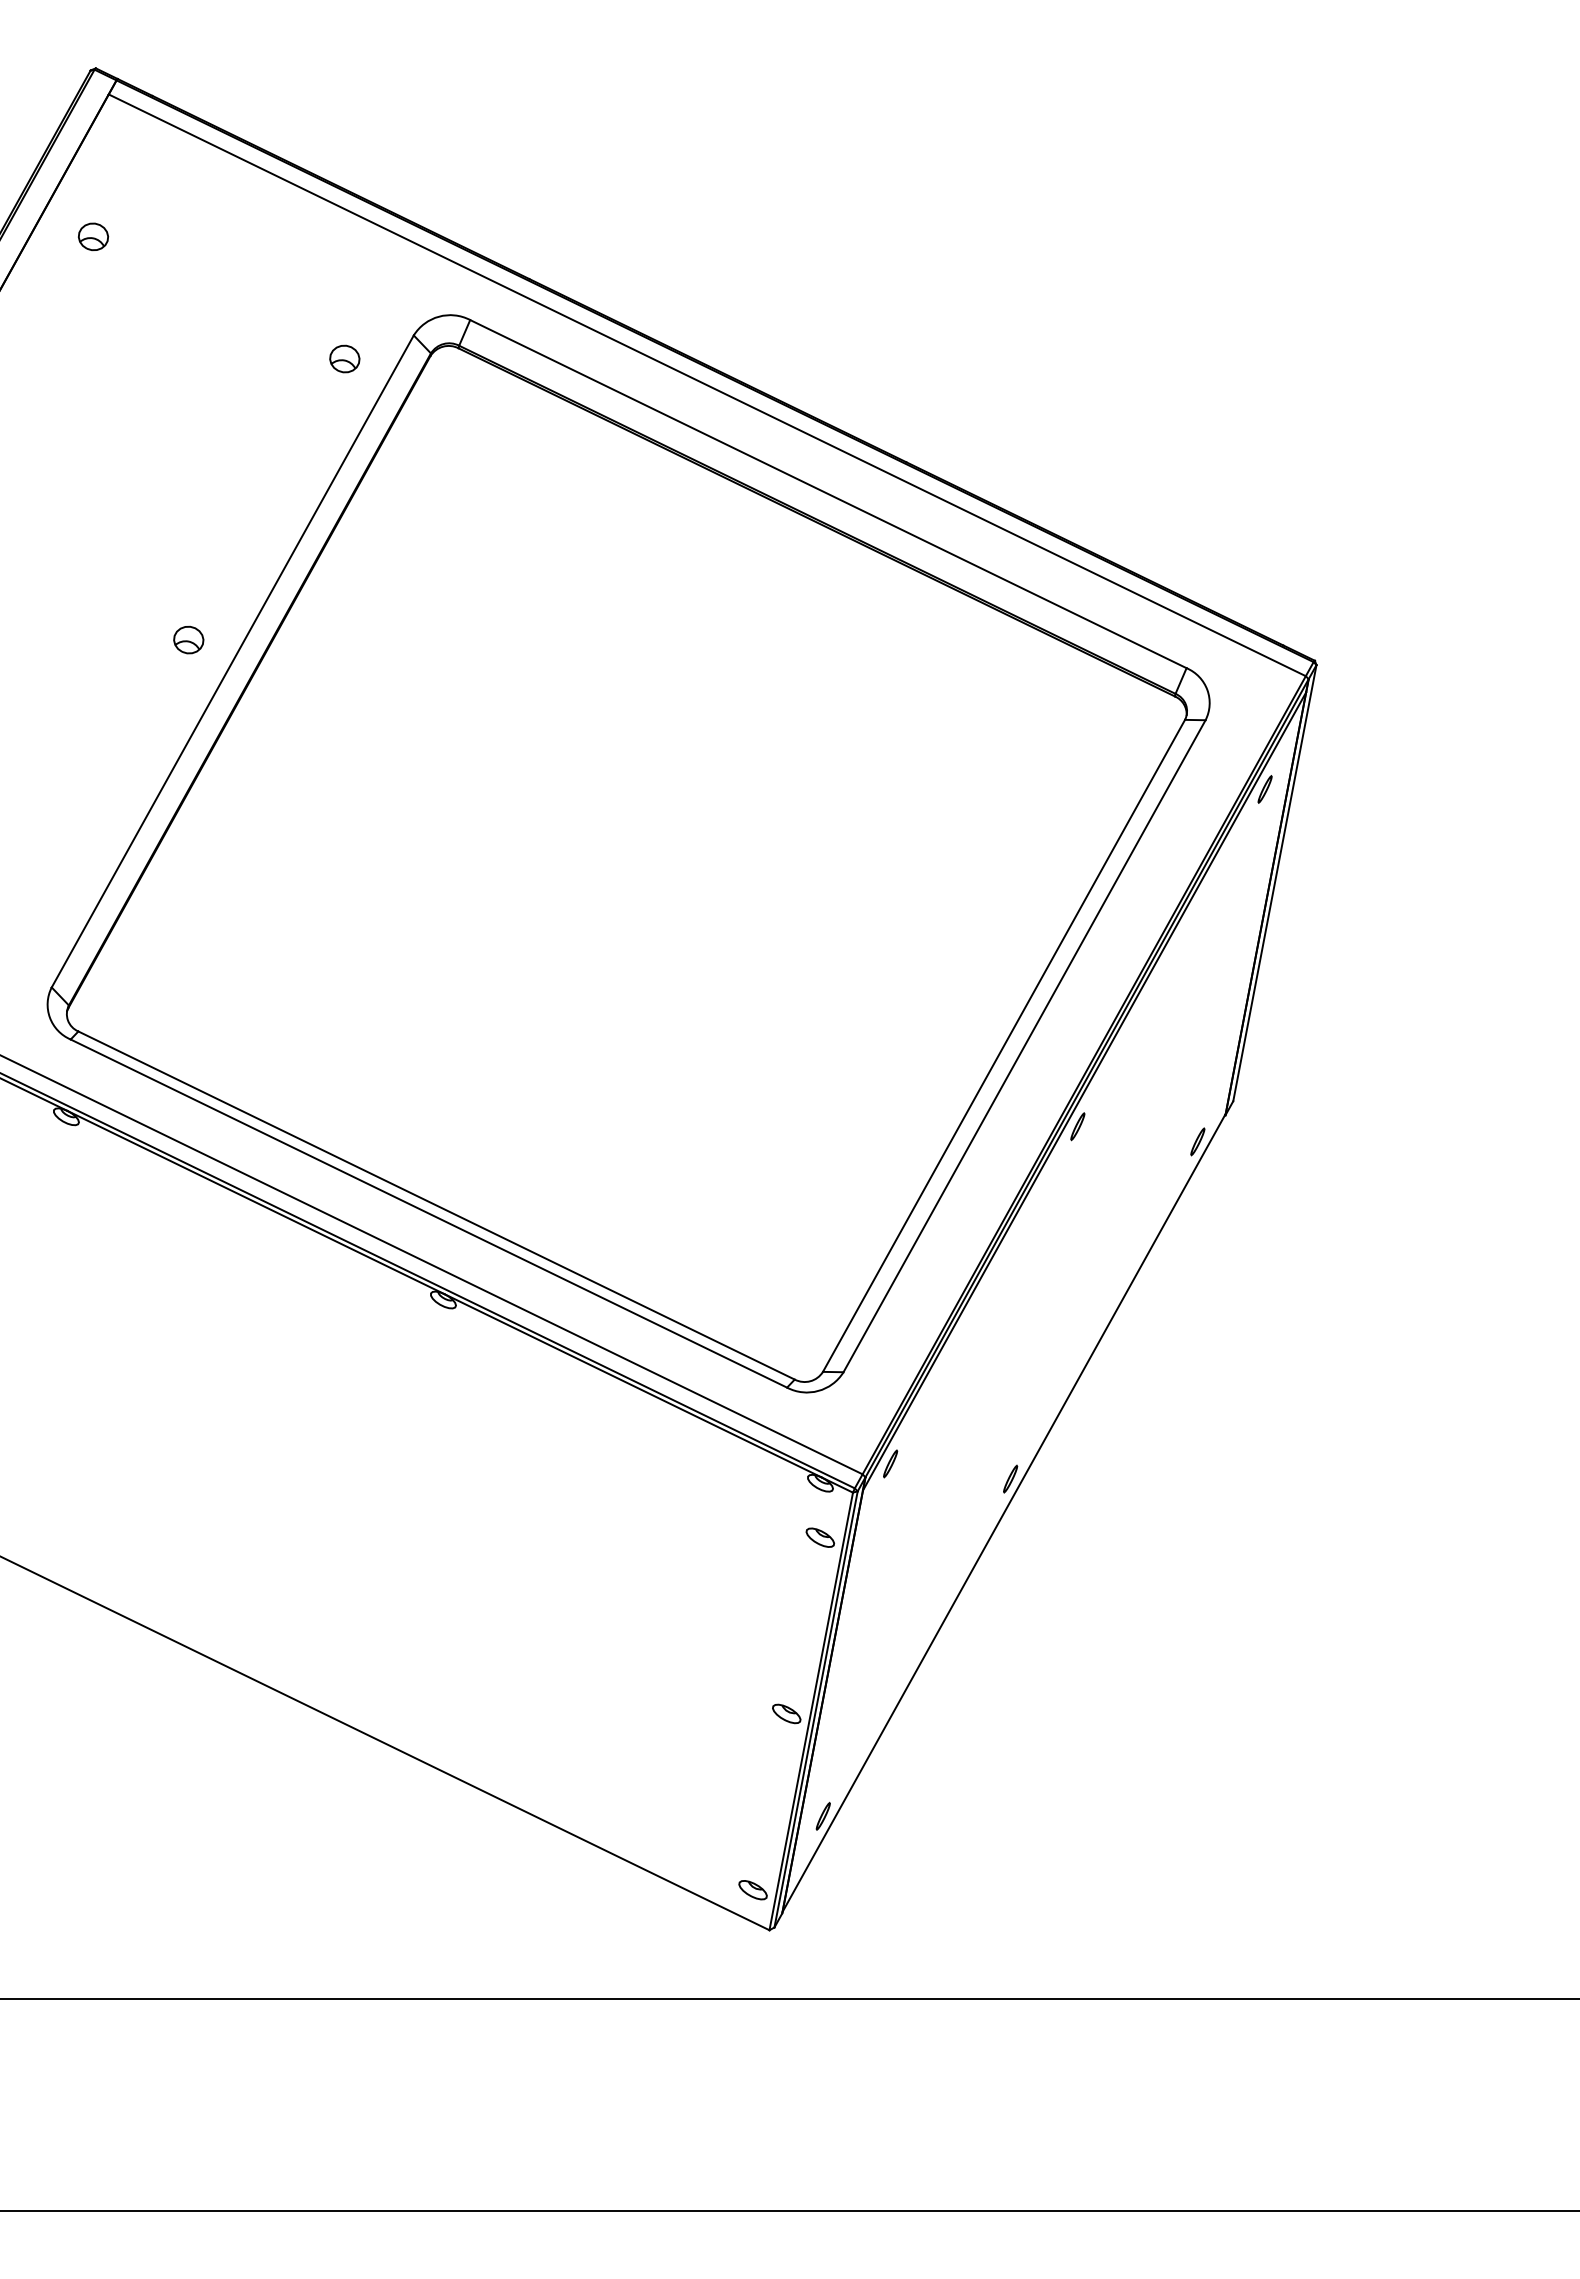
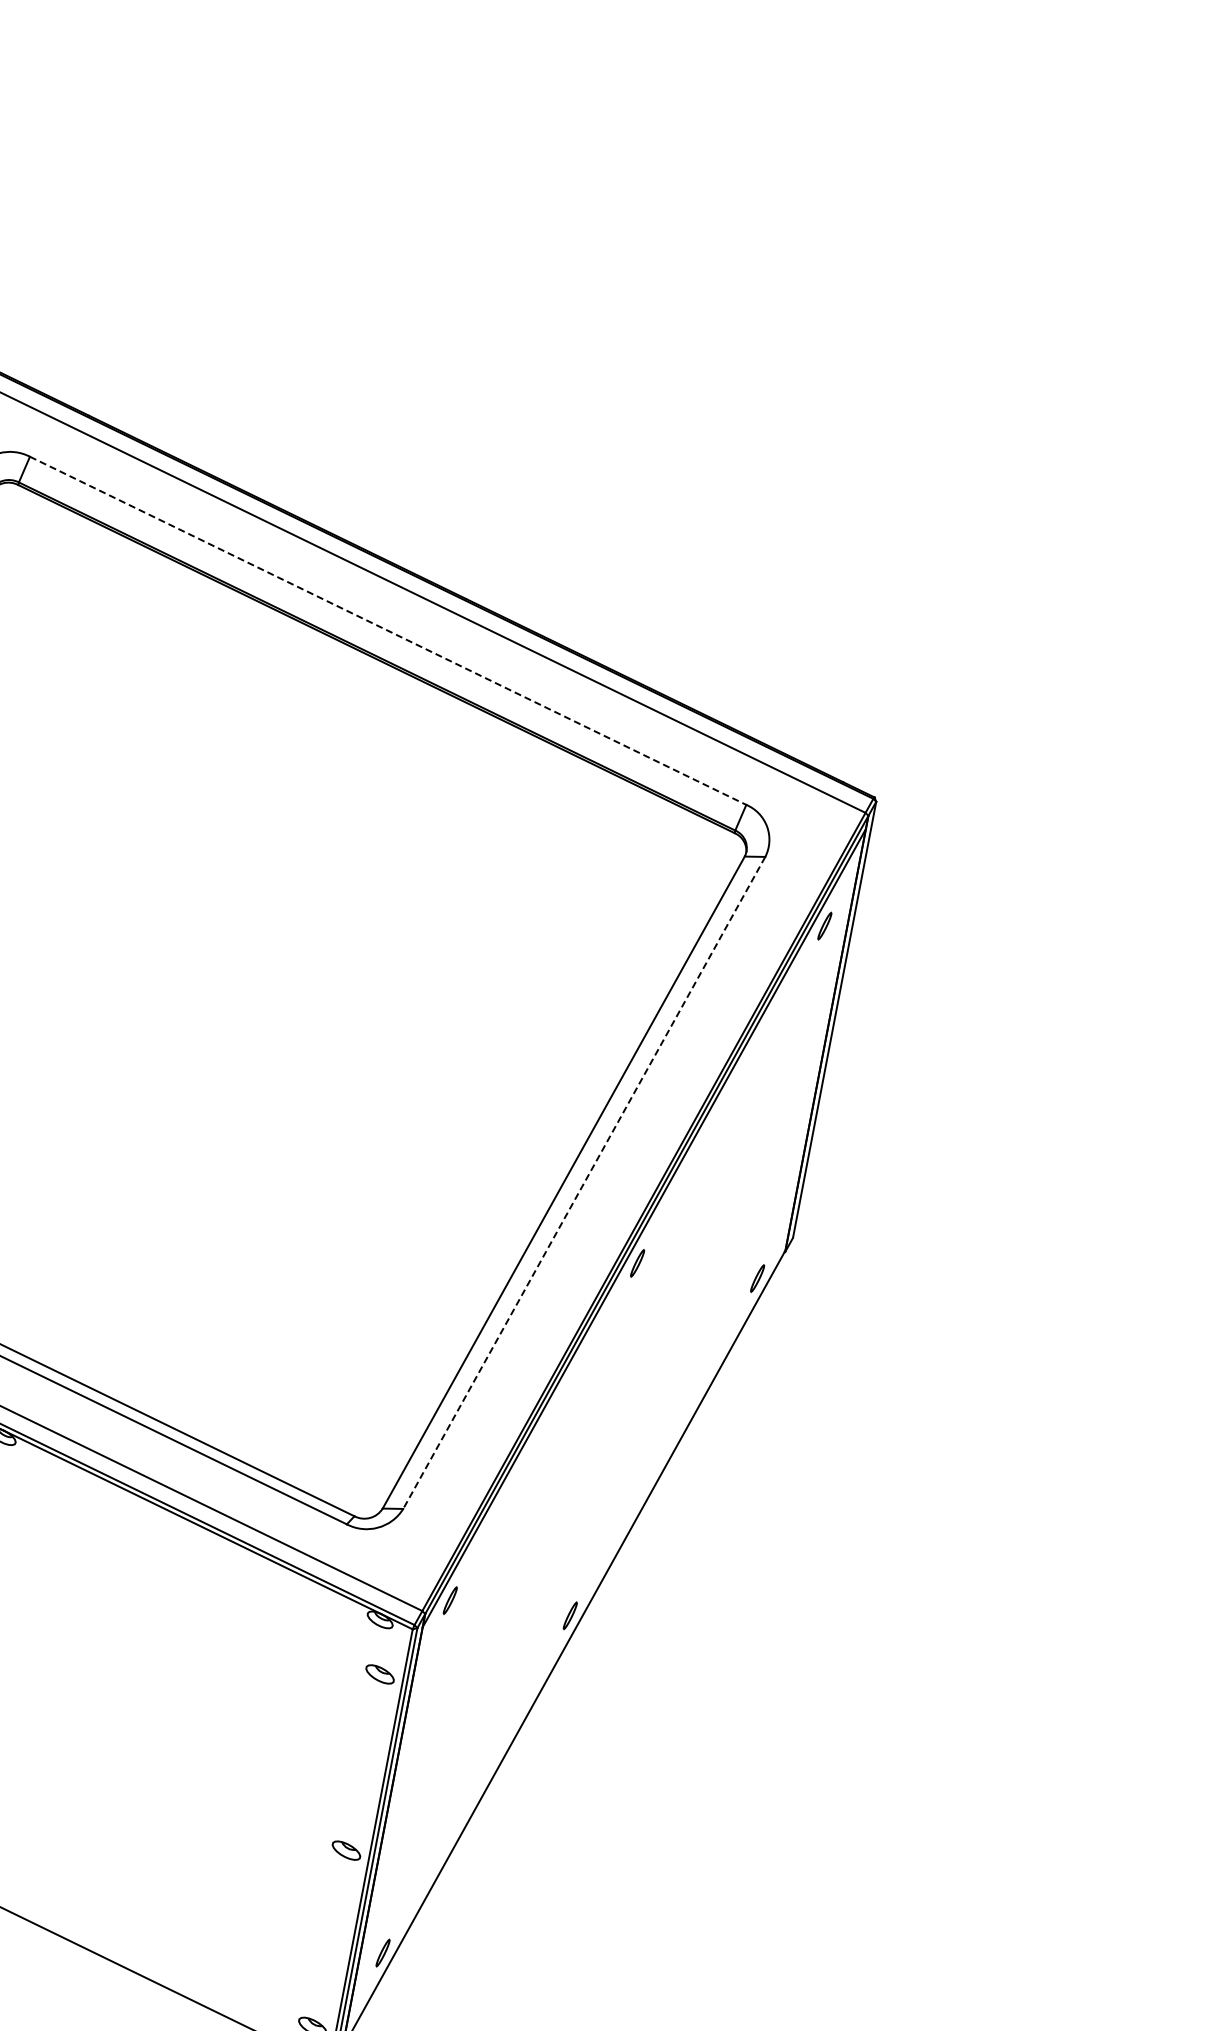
line: (828, 494) -> (388, 631), solid -> dashed
line: (1024, 1046) -> (584, 1183), solid -> dashed

